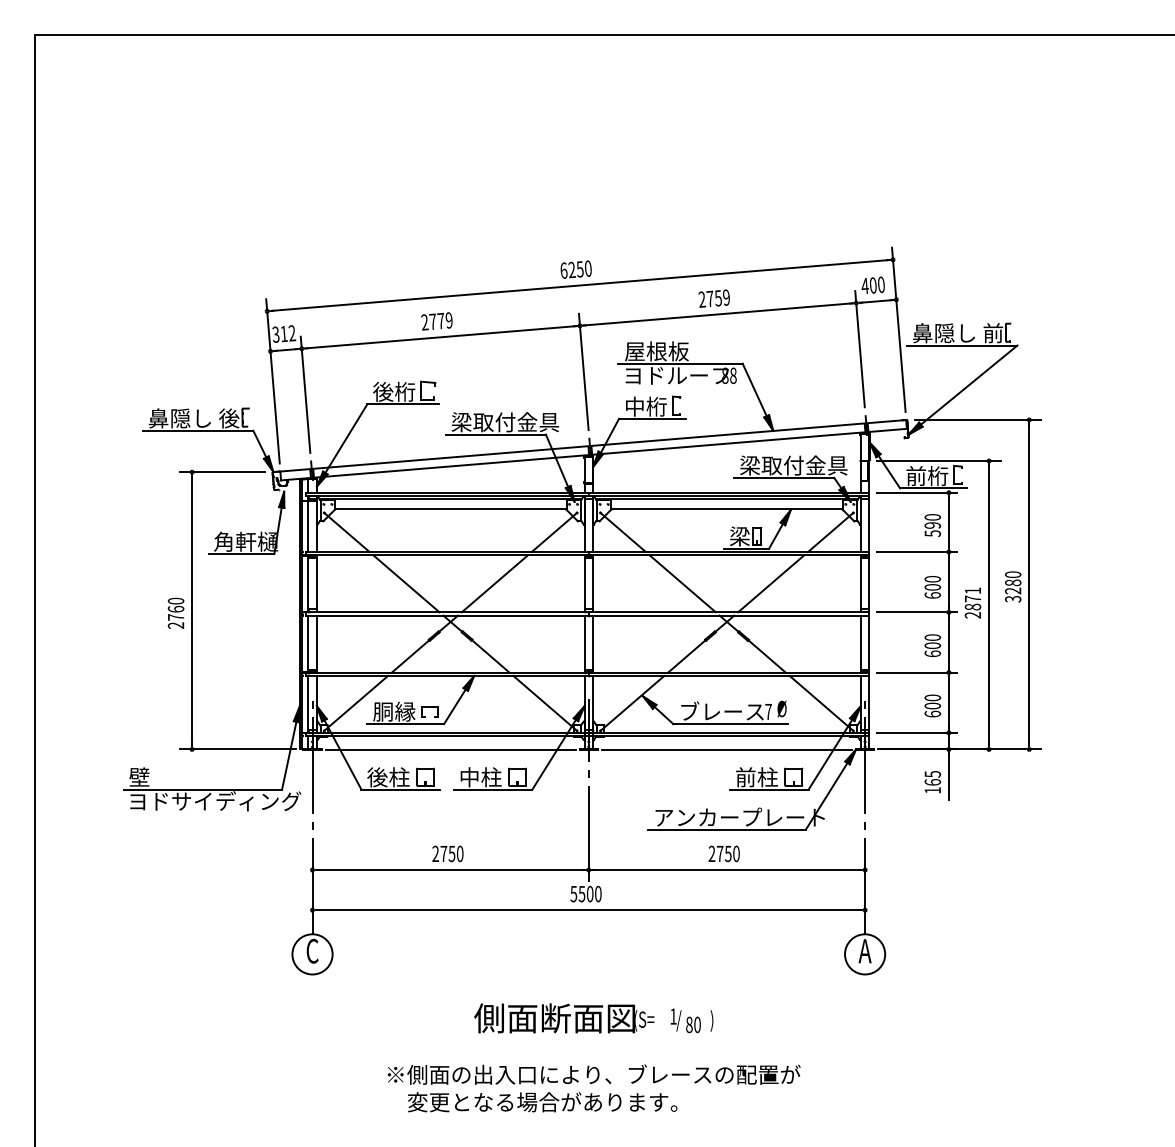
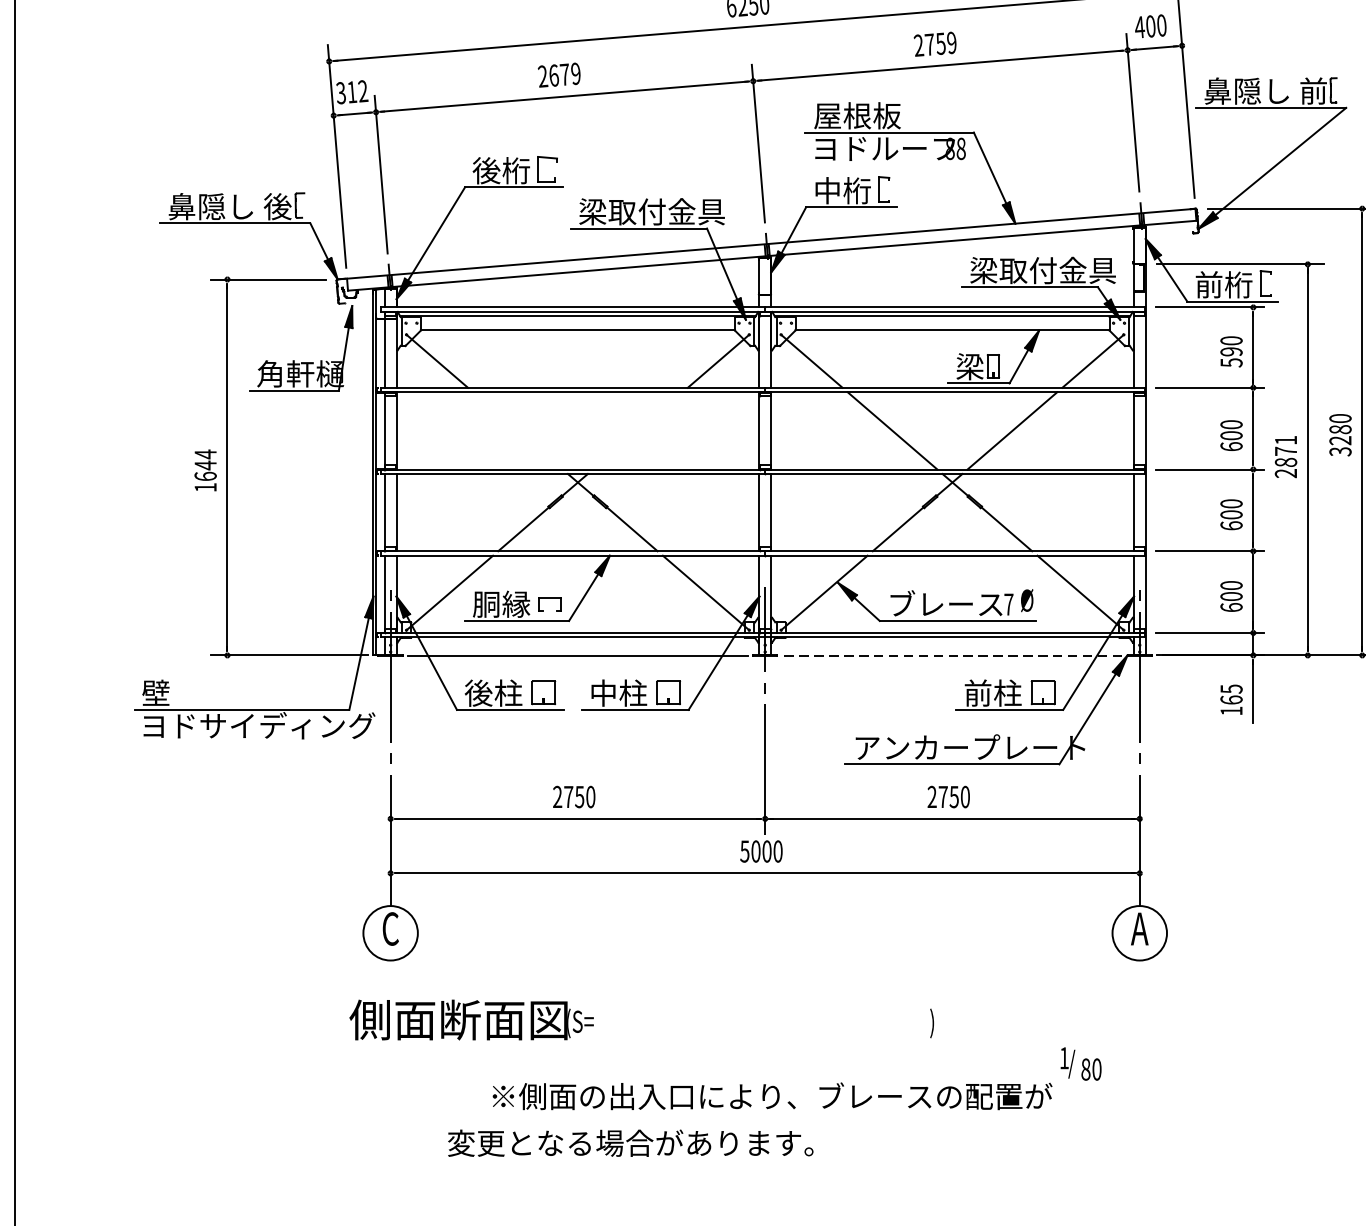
text: (432, 321) -> (553, 75), 2779 -> 2679
line: (406, 583) -> (518, 430), removed
line: (494, 583) -> (637, 430), removed
text: (175, 612) -> (204, 469), 2760 -> 1644
line: (726, 750) -> (951, 656), solid -> dashed
text: (581, 893) -> (755, 850), 5500 -> 5000
text: (564, 1018) -> (471, 1020), moved
text: (685, 1020) -> (1080, 1063), moved
text: (542, 1102) -> (630, 1143), moved

